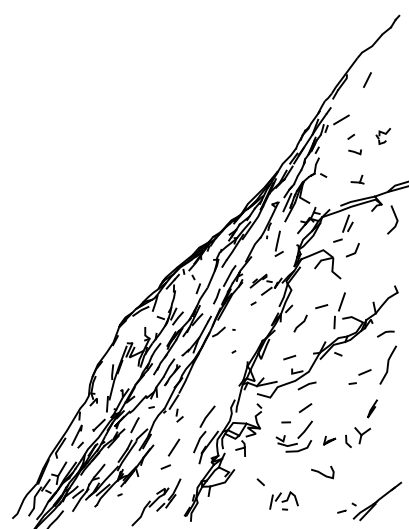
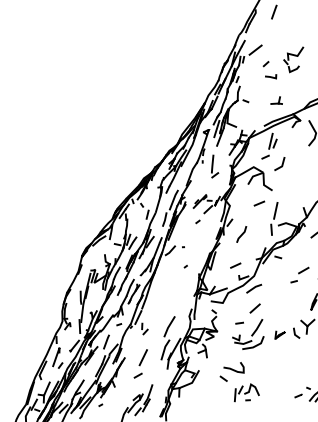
part: (383, 136) -> (294, 60), size x1.67
line: (321, 306) -> (259, 203), moved
curve: (321, 472) -> (232, 368), moved

